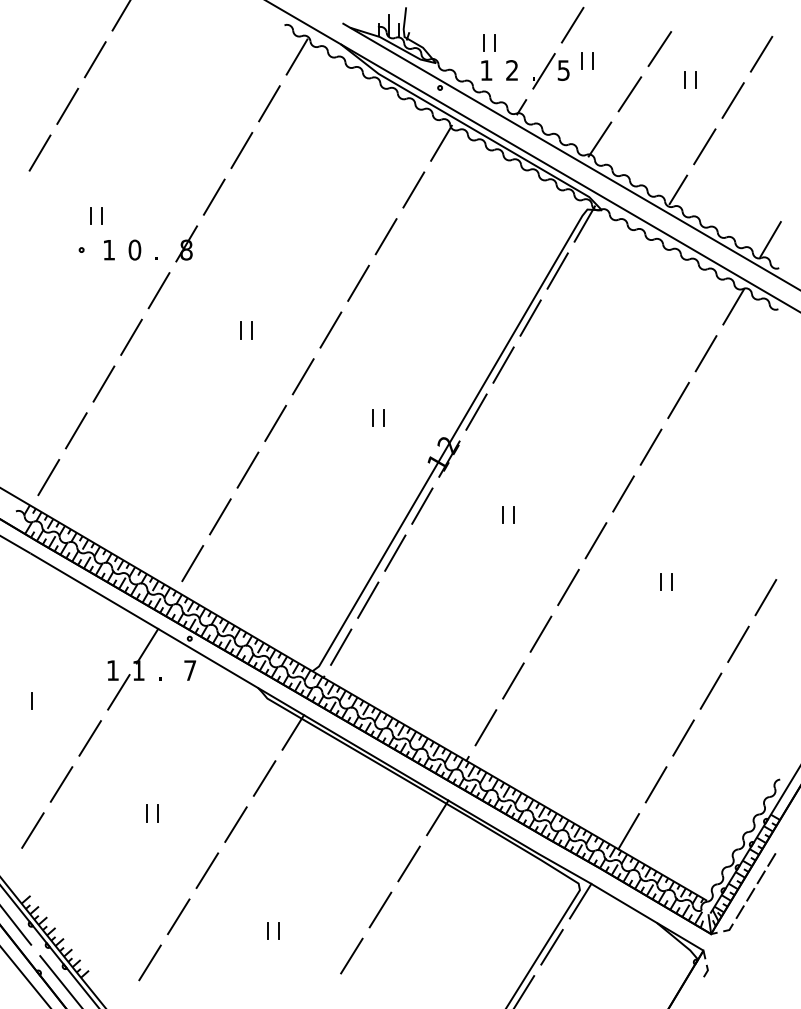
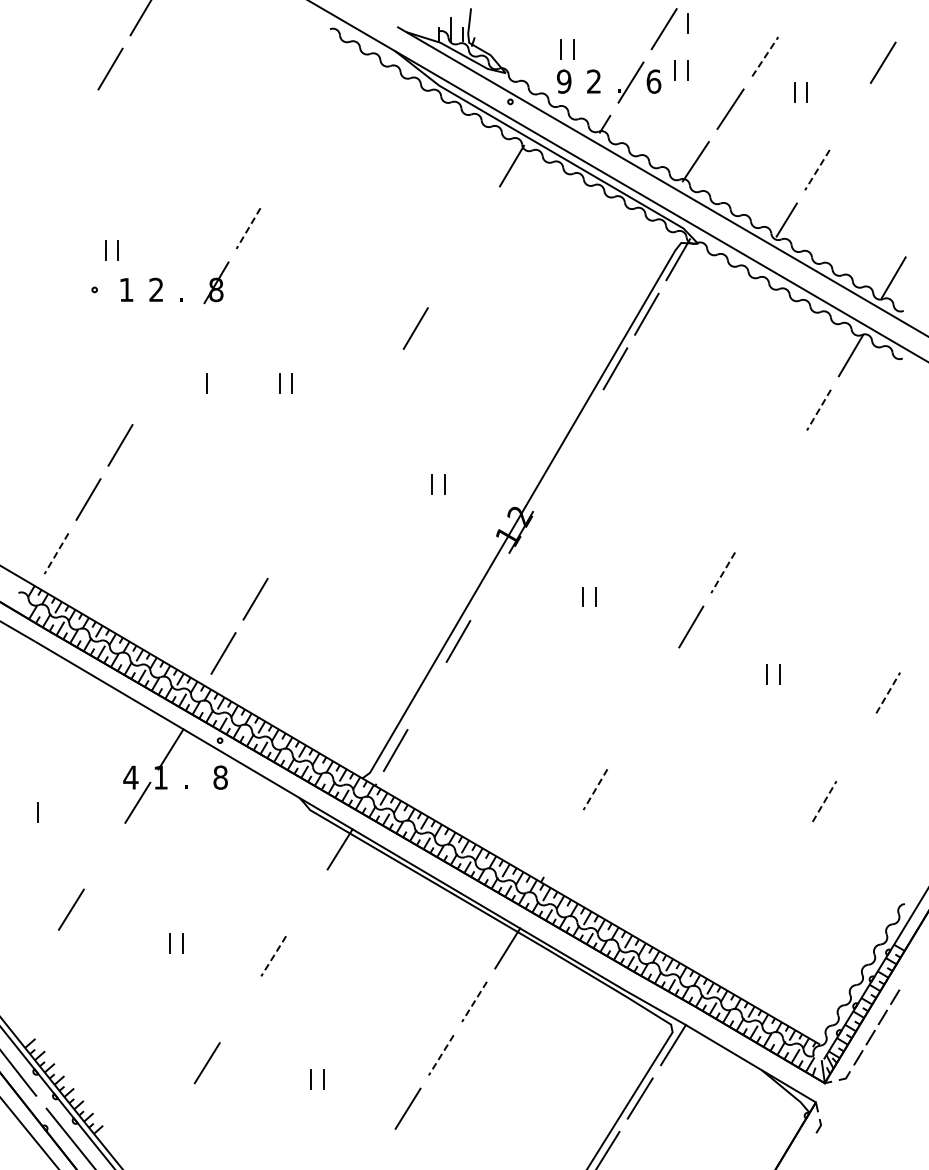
line: (592, 20) -> (687, 23), added
line: (660, 48) -> (765, 56), solid -> dashed
line: (297, 56) -> (344, 65), removed
text: (485, 70) -> (563, 81), 1 -> 9
text: (563, 70) -> (653, 81), 5 -> 6
line: (733, 100) -> (850, 116), removed
line: (269, 103) -> (312, 119), removed
line: (67, 105) -> (78, 122), removed
line: (704, 147) -> (817, 170), solid -> dashed
line: (241, 150) -> (280, 174), removed
line: (40, 153) -> (46, 177), removed
line: (413, 189) -> (479, 219), removed
line: (214, 197) -> (248, 228), solid -> dashed
line: (385, 236) -> (447, 274), removed
text: (134, 249) -> (156, 289), 0 -> 2
line: (159, 290) -> (184, 336), removed
line: (330, 329) -> (383, 382), removed
line: (178, 330) -> (206, 383), added
line: (131, 336) -> (152, 390), removed
line: (705, 354) -> (818, 410), solid -> dashed
line: (503, 364) -> (583, 422), removed
line: (303, 376) -> (351, 436), removed
line: (678, 400) -> (787, 464), removed
line: (476, 411) -> (552, 477), removed
line: (275, 423) -> (319, 490), removed
line: (651, 447) -> (755, 518), removed
line: (247, 469) -> (287, 544), removed
line: (48, 477) -> (56, 553), solid -> dashed
line: (623, 493) -> (723, 572), solid -> dashed
line: (422, 505) -> (489, 586), removed
line: (568, 586) -> (659, 680), removed
line: (766, 597) -> (888, 692), solid -> dashed
line: (367, 599) -> (426, 695), removed
line: (541, 634) -> (627, 735), removed
line: (738, 643) -> (856, 746), removed
text: (112, 670) -> (130, 777), 1 -> 4
text: (190, 670) -> (220, 777), 7 -> 8
line: (513, 680) -> (595, 789), solid -> dashed
line: (710, 691) -> (824, 801), solid -> dashed
line: (485, 727) -> (563, 843), removed
line: (683, 737) -> (792, 855), removed
line: (90, 738) -> (104, 856), removed
line: (264, 778) -> (306, 902), removed
line: (655, 784) -> (760, 909), removed
line: (235, 824) -> (273, 956), solid -> dashed
line: (32, 830) -> (37, 963), removed
line: (628, 831) -> (729, 964), removed
line: (409, 863) -> (474, 1001), solid -> dashed
line: (207, 870) -> (240, 1009), removed
line: (380, 910) -> (441, 1055), solid -> dashed
line: (149, 962) -> (173, 1116), removed

